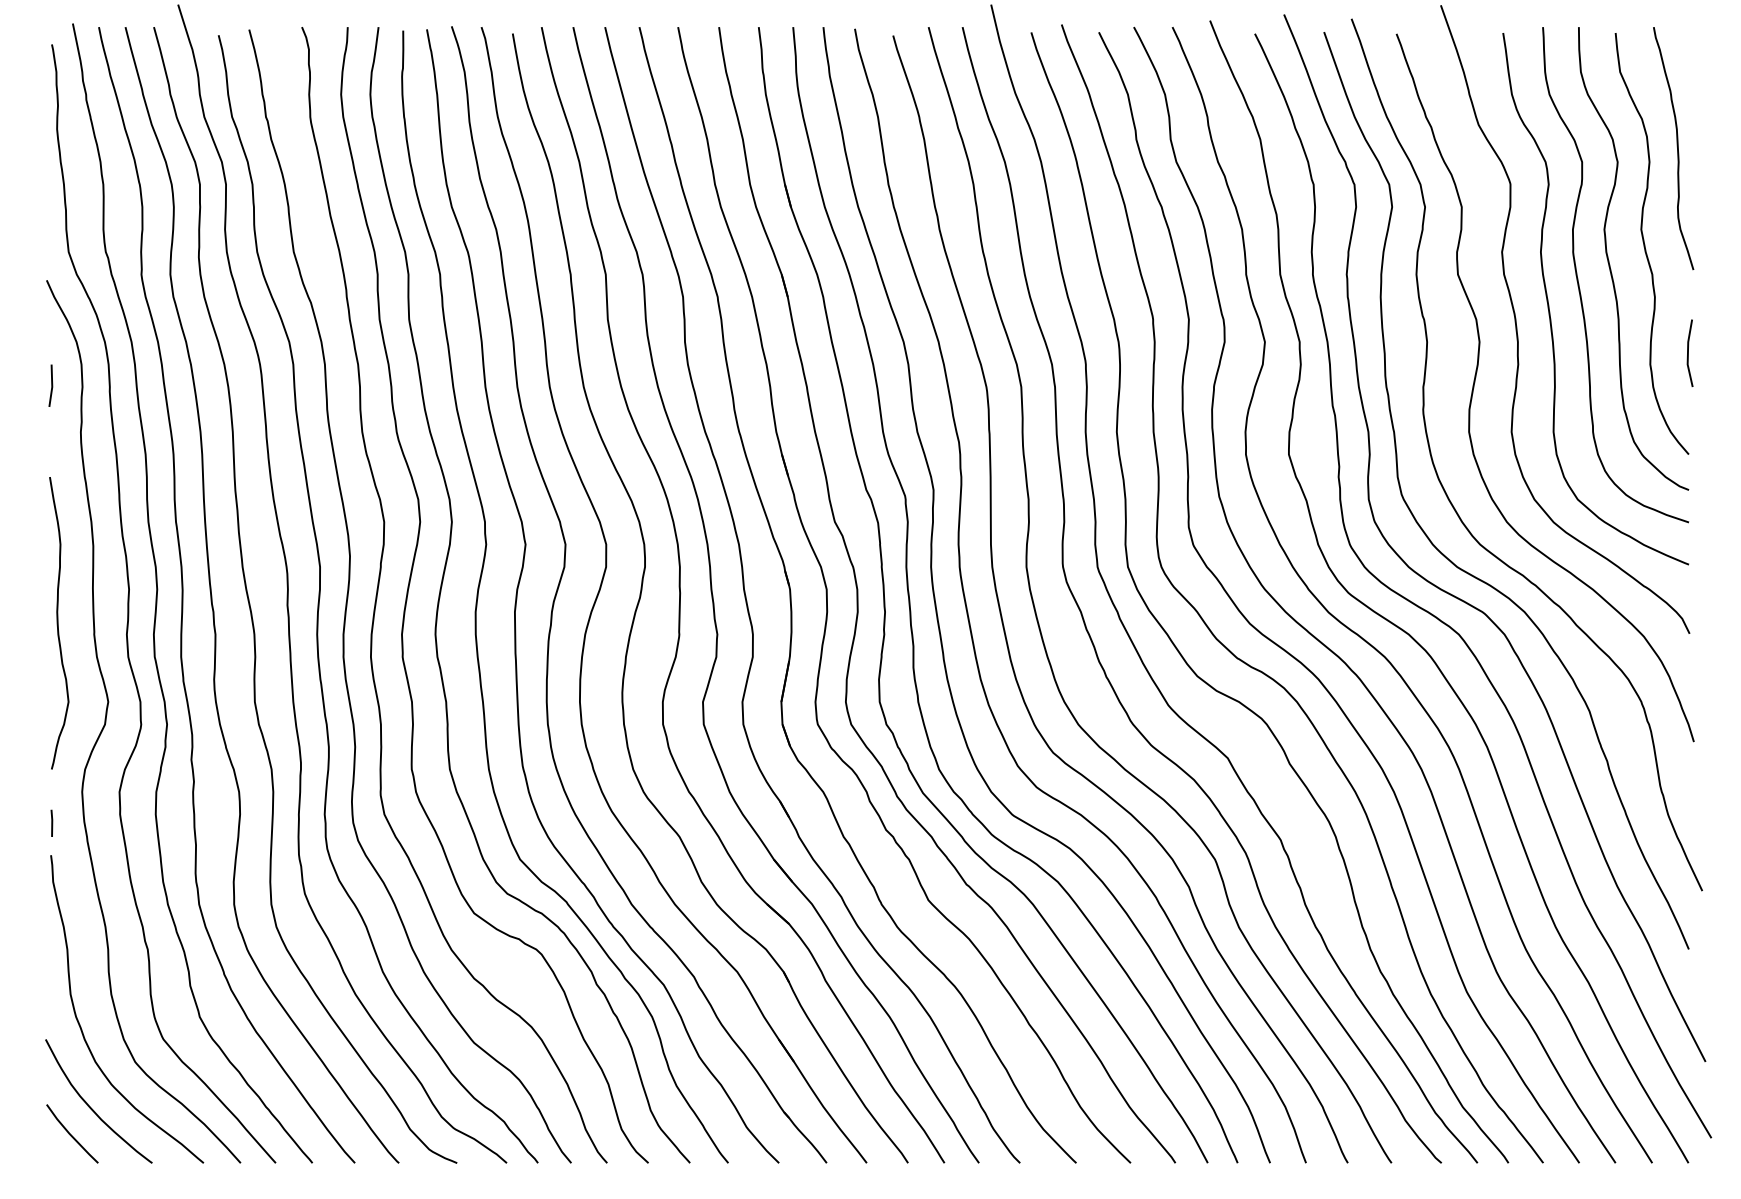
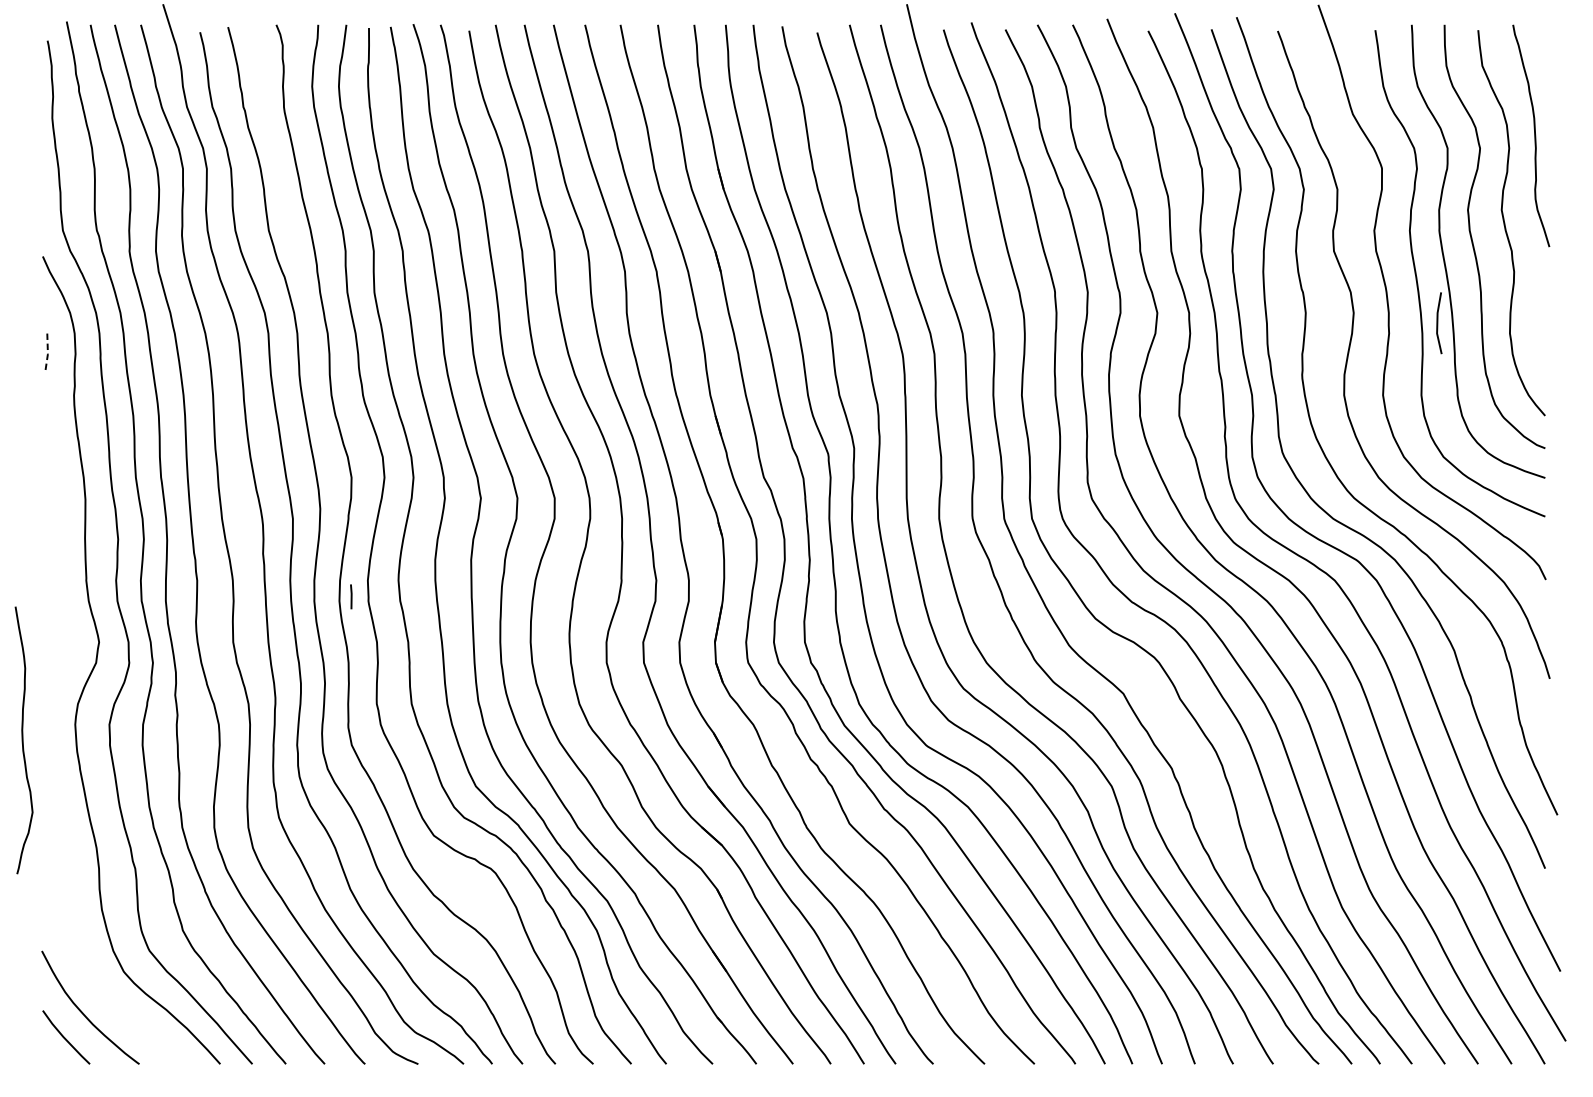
line: (1688, 352) -> (1437, 322), moved
line: (52, 387) -> (48, 354), solid -> dashed
curve: (58, 623) -> (23, 740), moved
line: (51, 822) -> (350, 596), moved
curve: (81, 1026) -> (74, 939), removed

